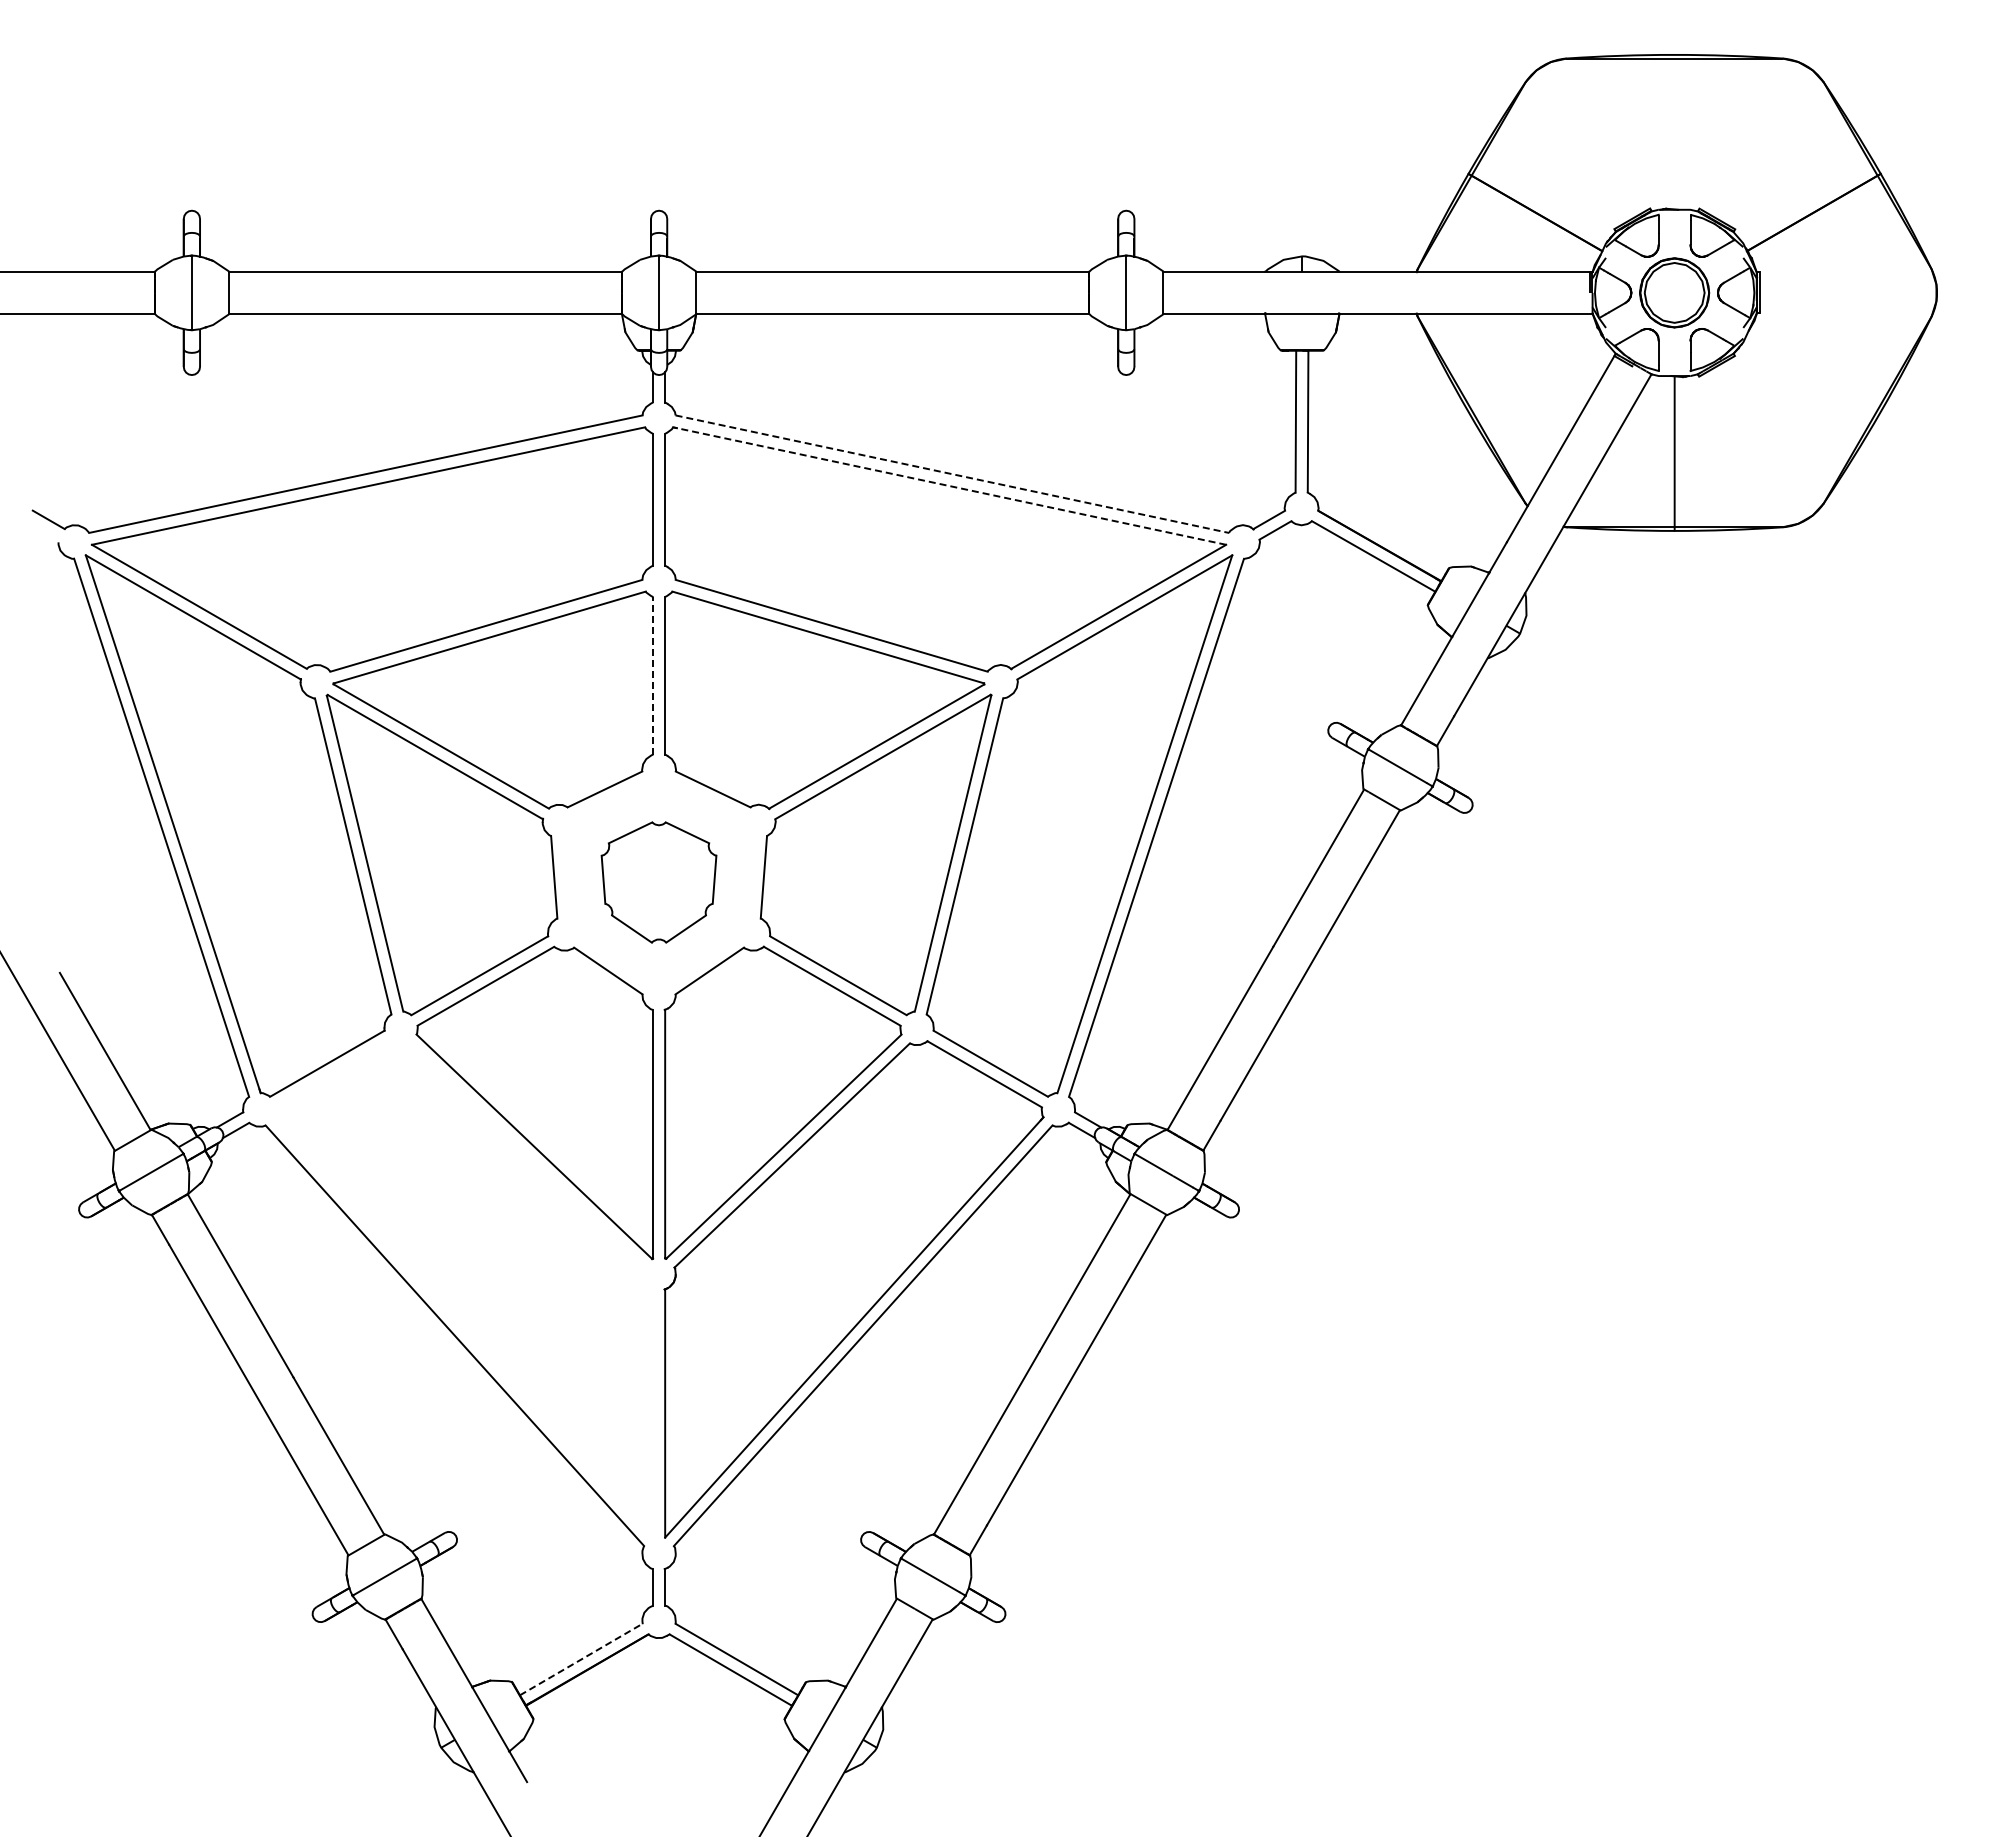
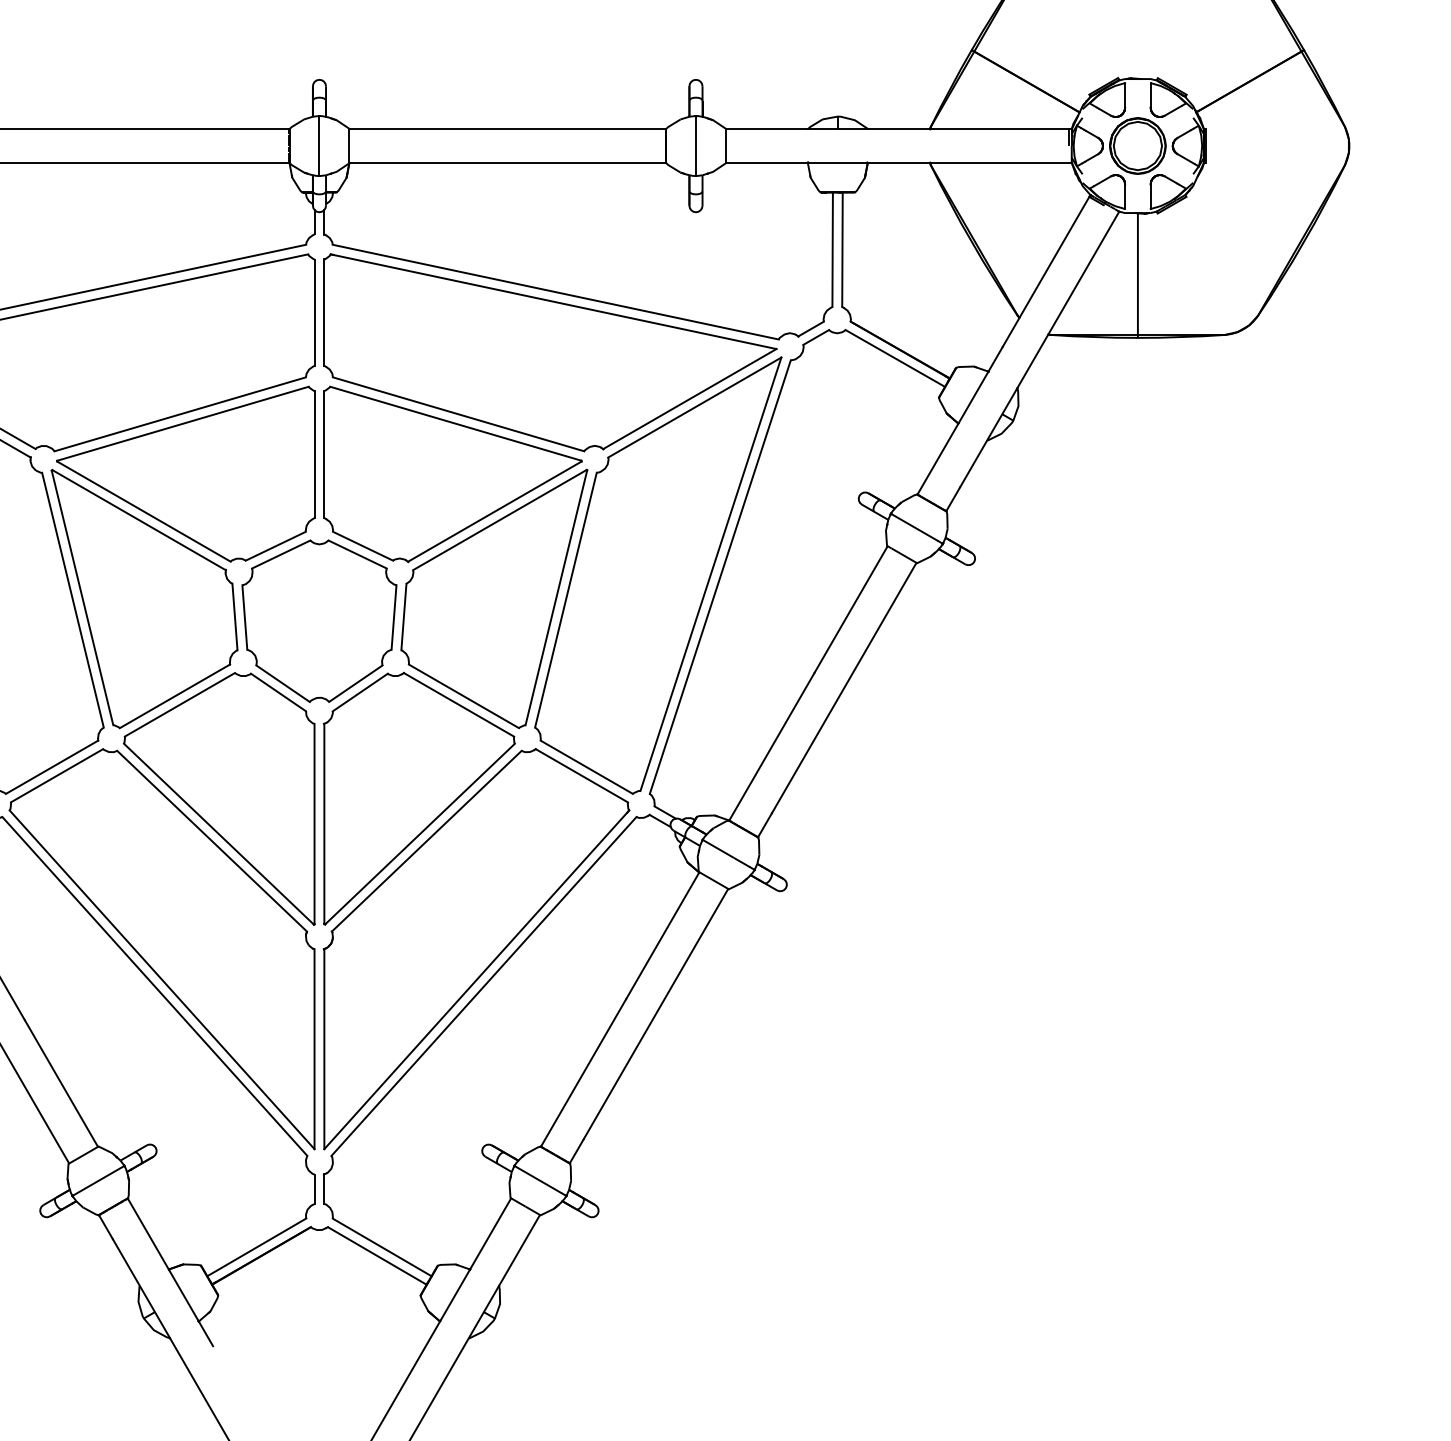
line: (952, 474) -> (555, 292), dashed -> solid
line: (949, 486) -> (553, 302), dashed -> solid
line: (652, 675) -> (314, 454), dashed -> solid
part: (658, 882) -> (318, 621), size x1.67
part: (463, 1289) -> (161, 949), added
line: (581, 1659) -> (256, 1247), dashed -> solid

